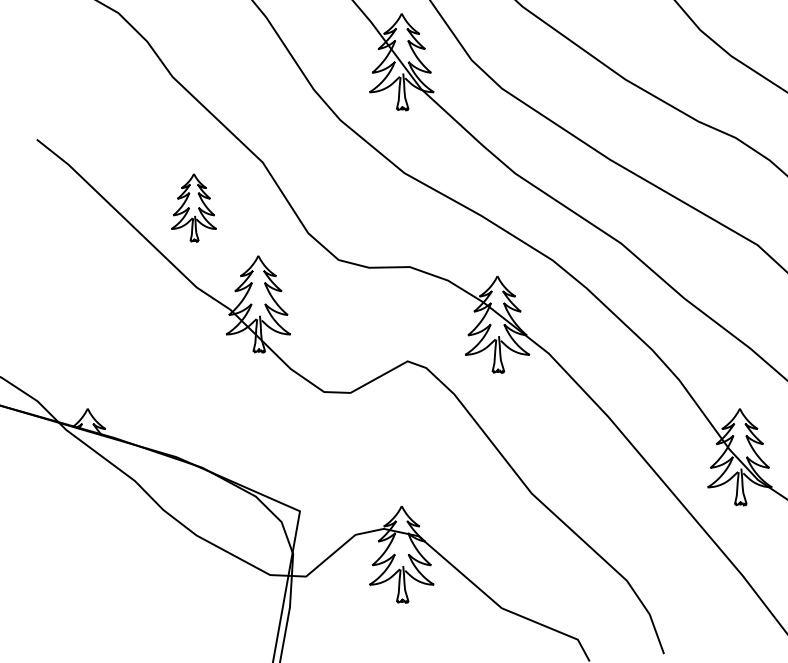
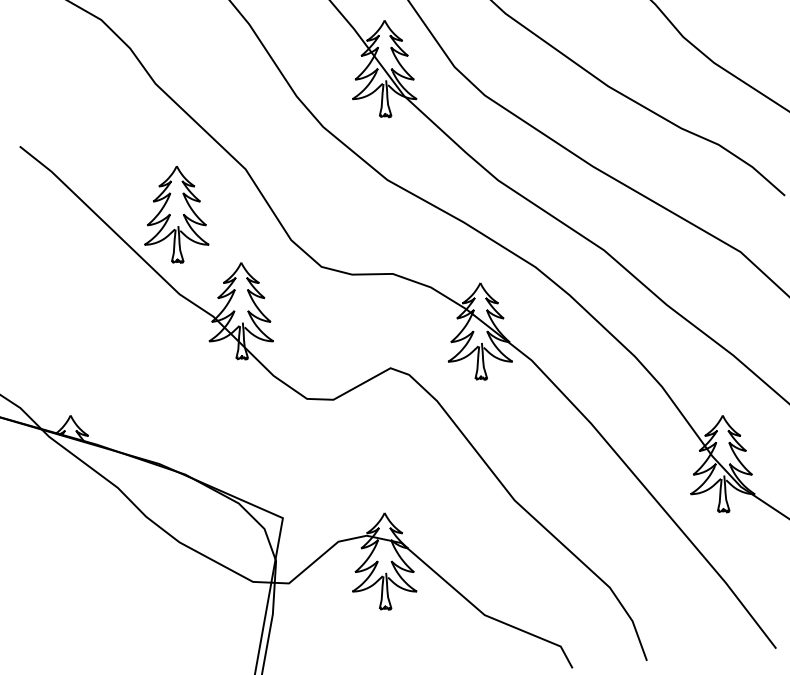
part: (193, 207) -> (176, 214), size x1.43

